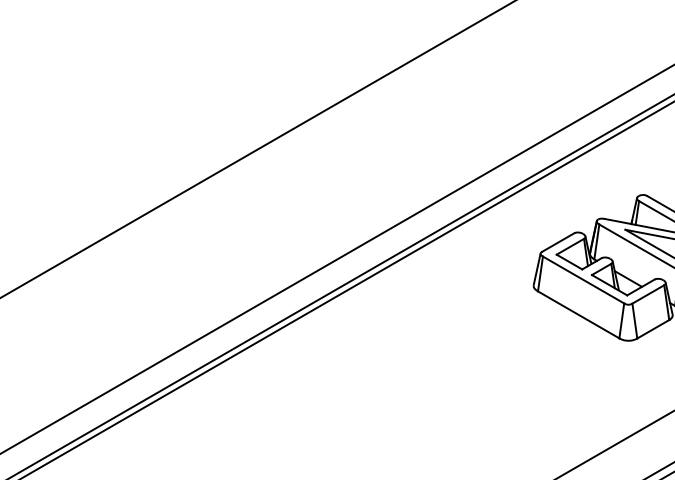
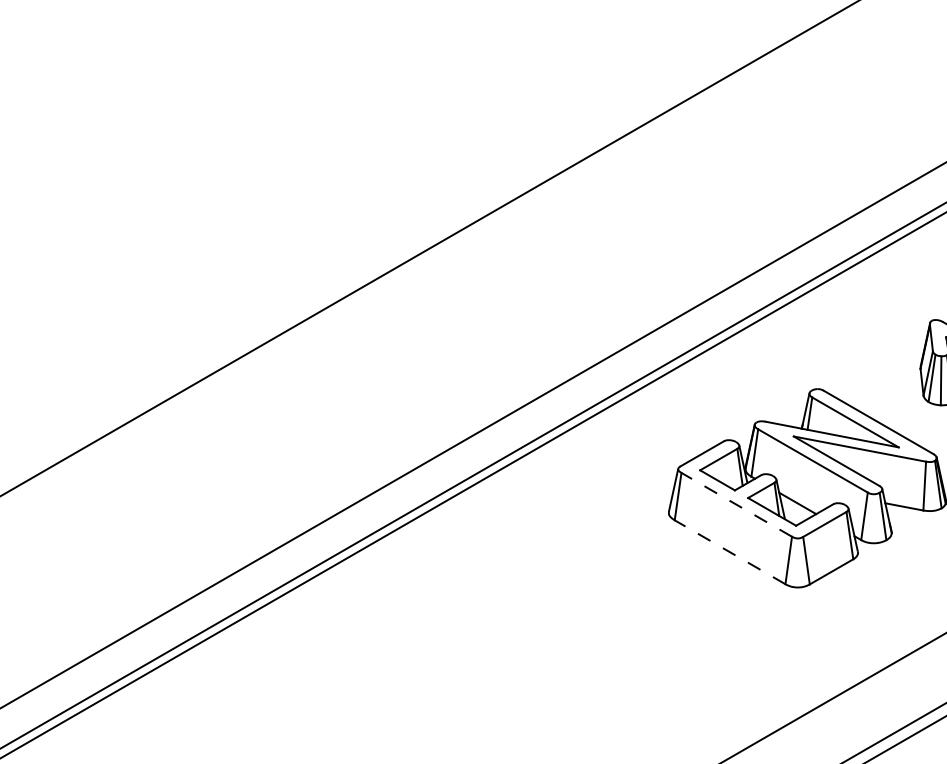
line: (583, 279) -> (736, 504), solid -> dashed
line: (578, 315) -> (730, 552), solid -> dashed

